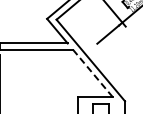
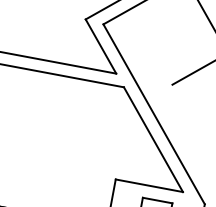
line: (92, 73) -> (152, 139), dashed -> solid

